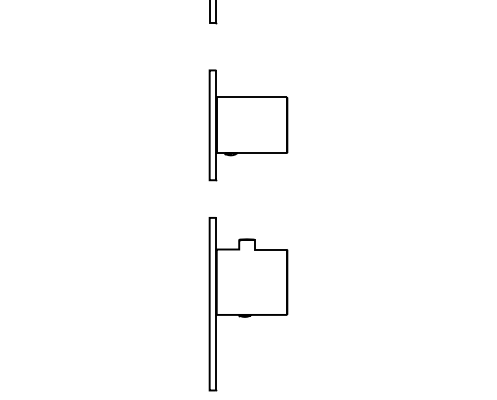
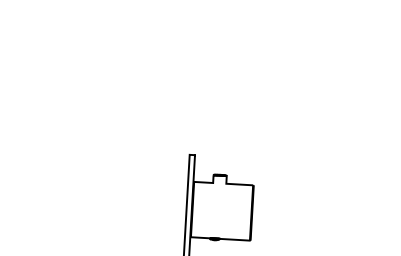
part: (248, 125) -> (227, 78), removed

